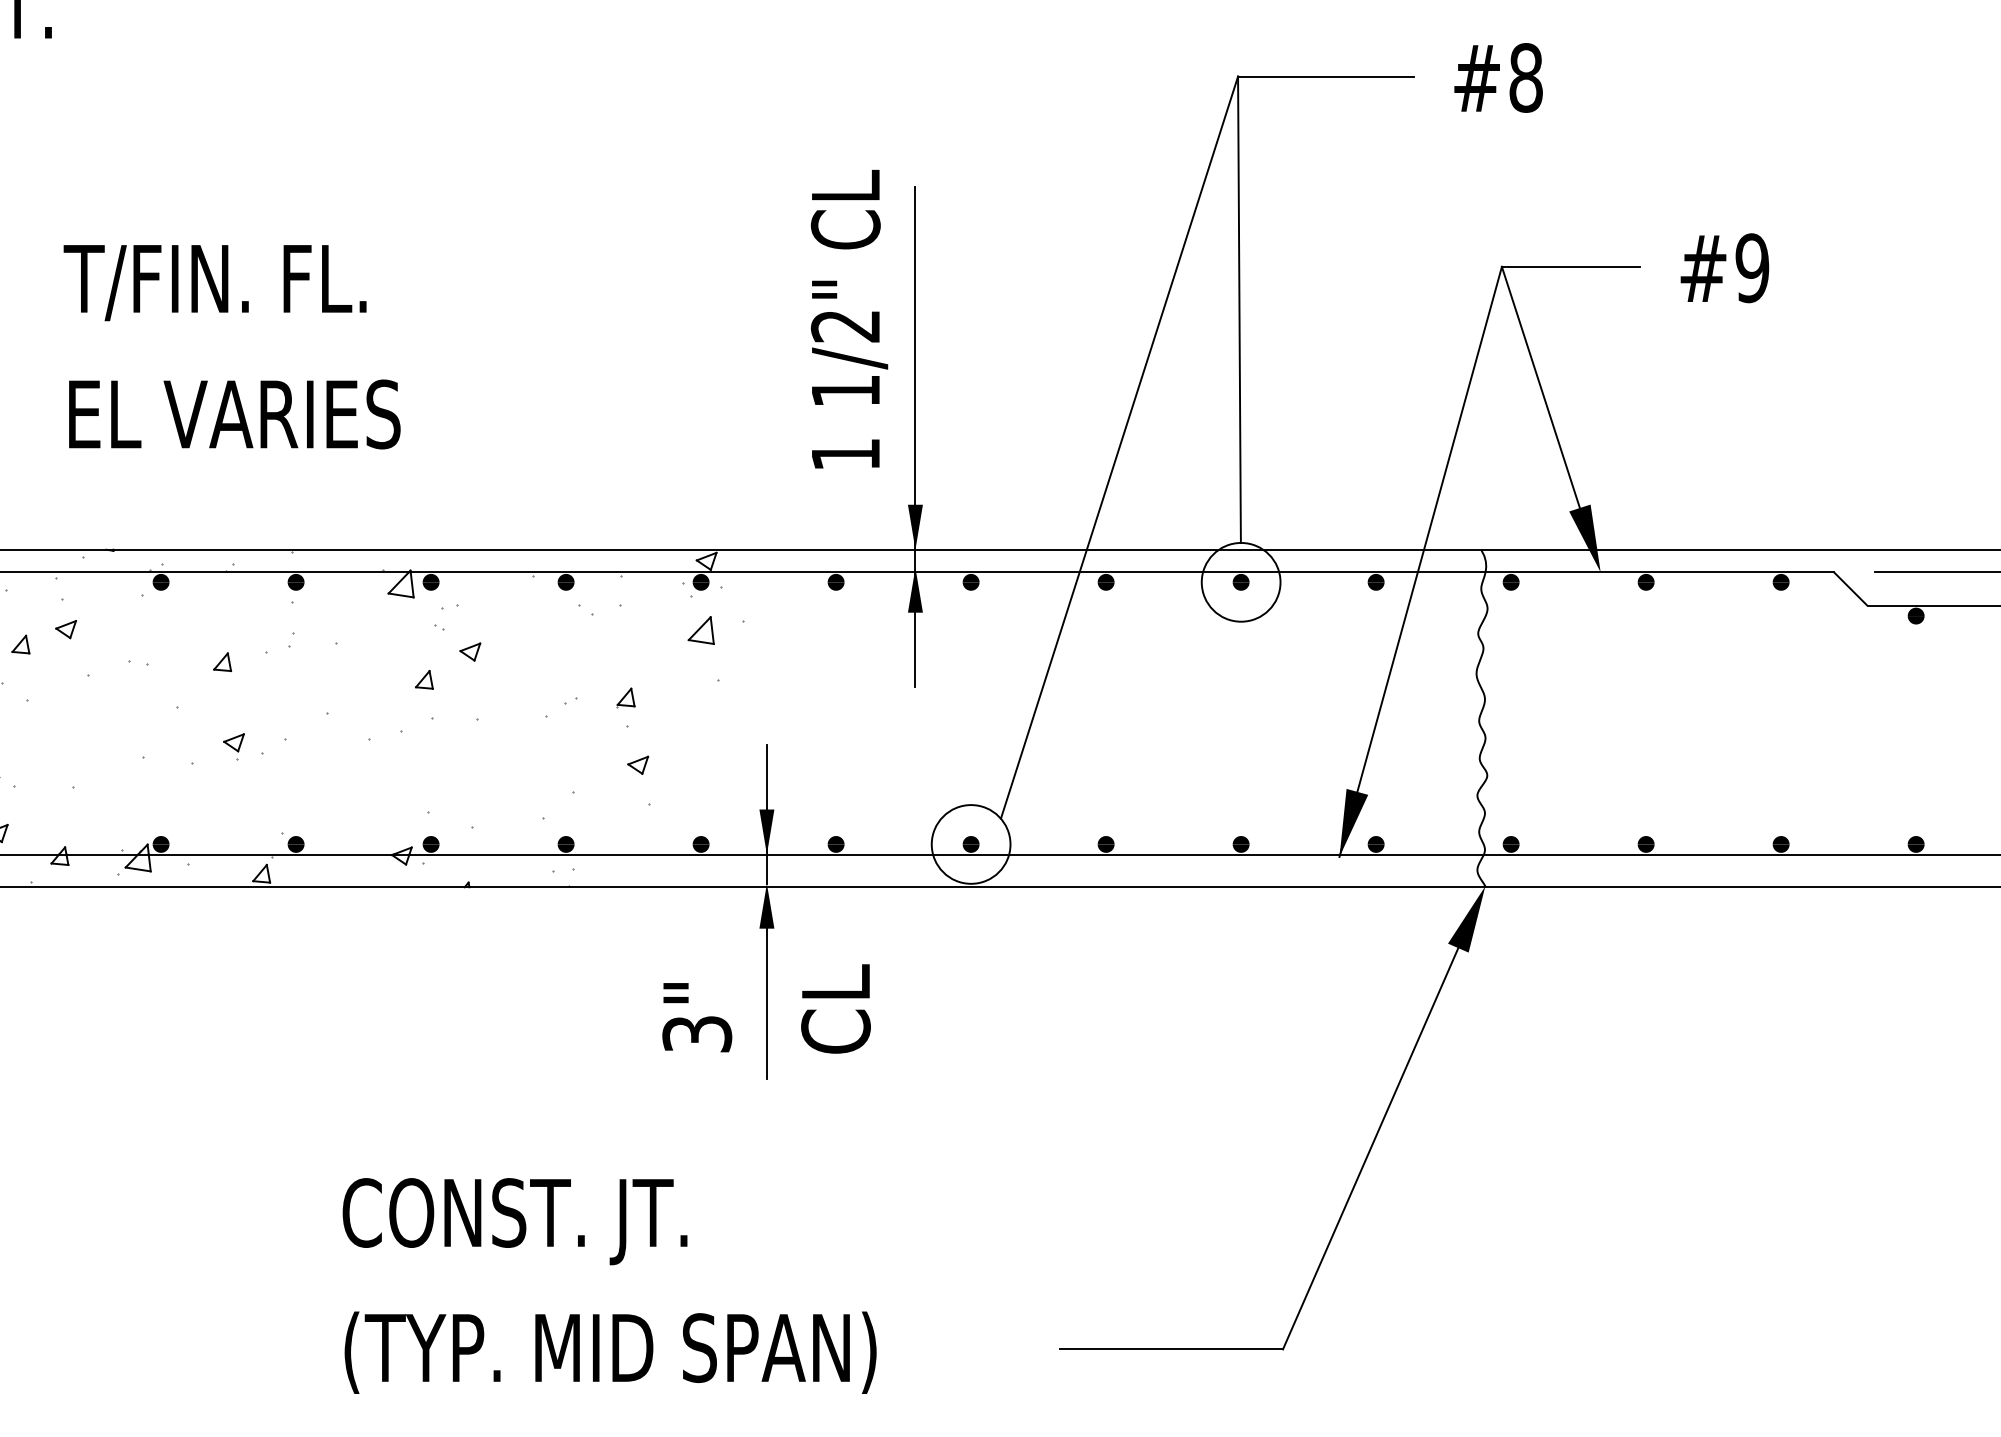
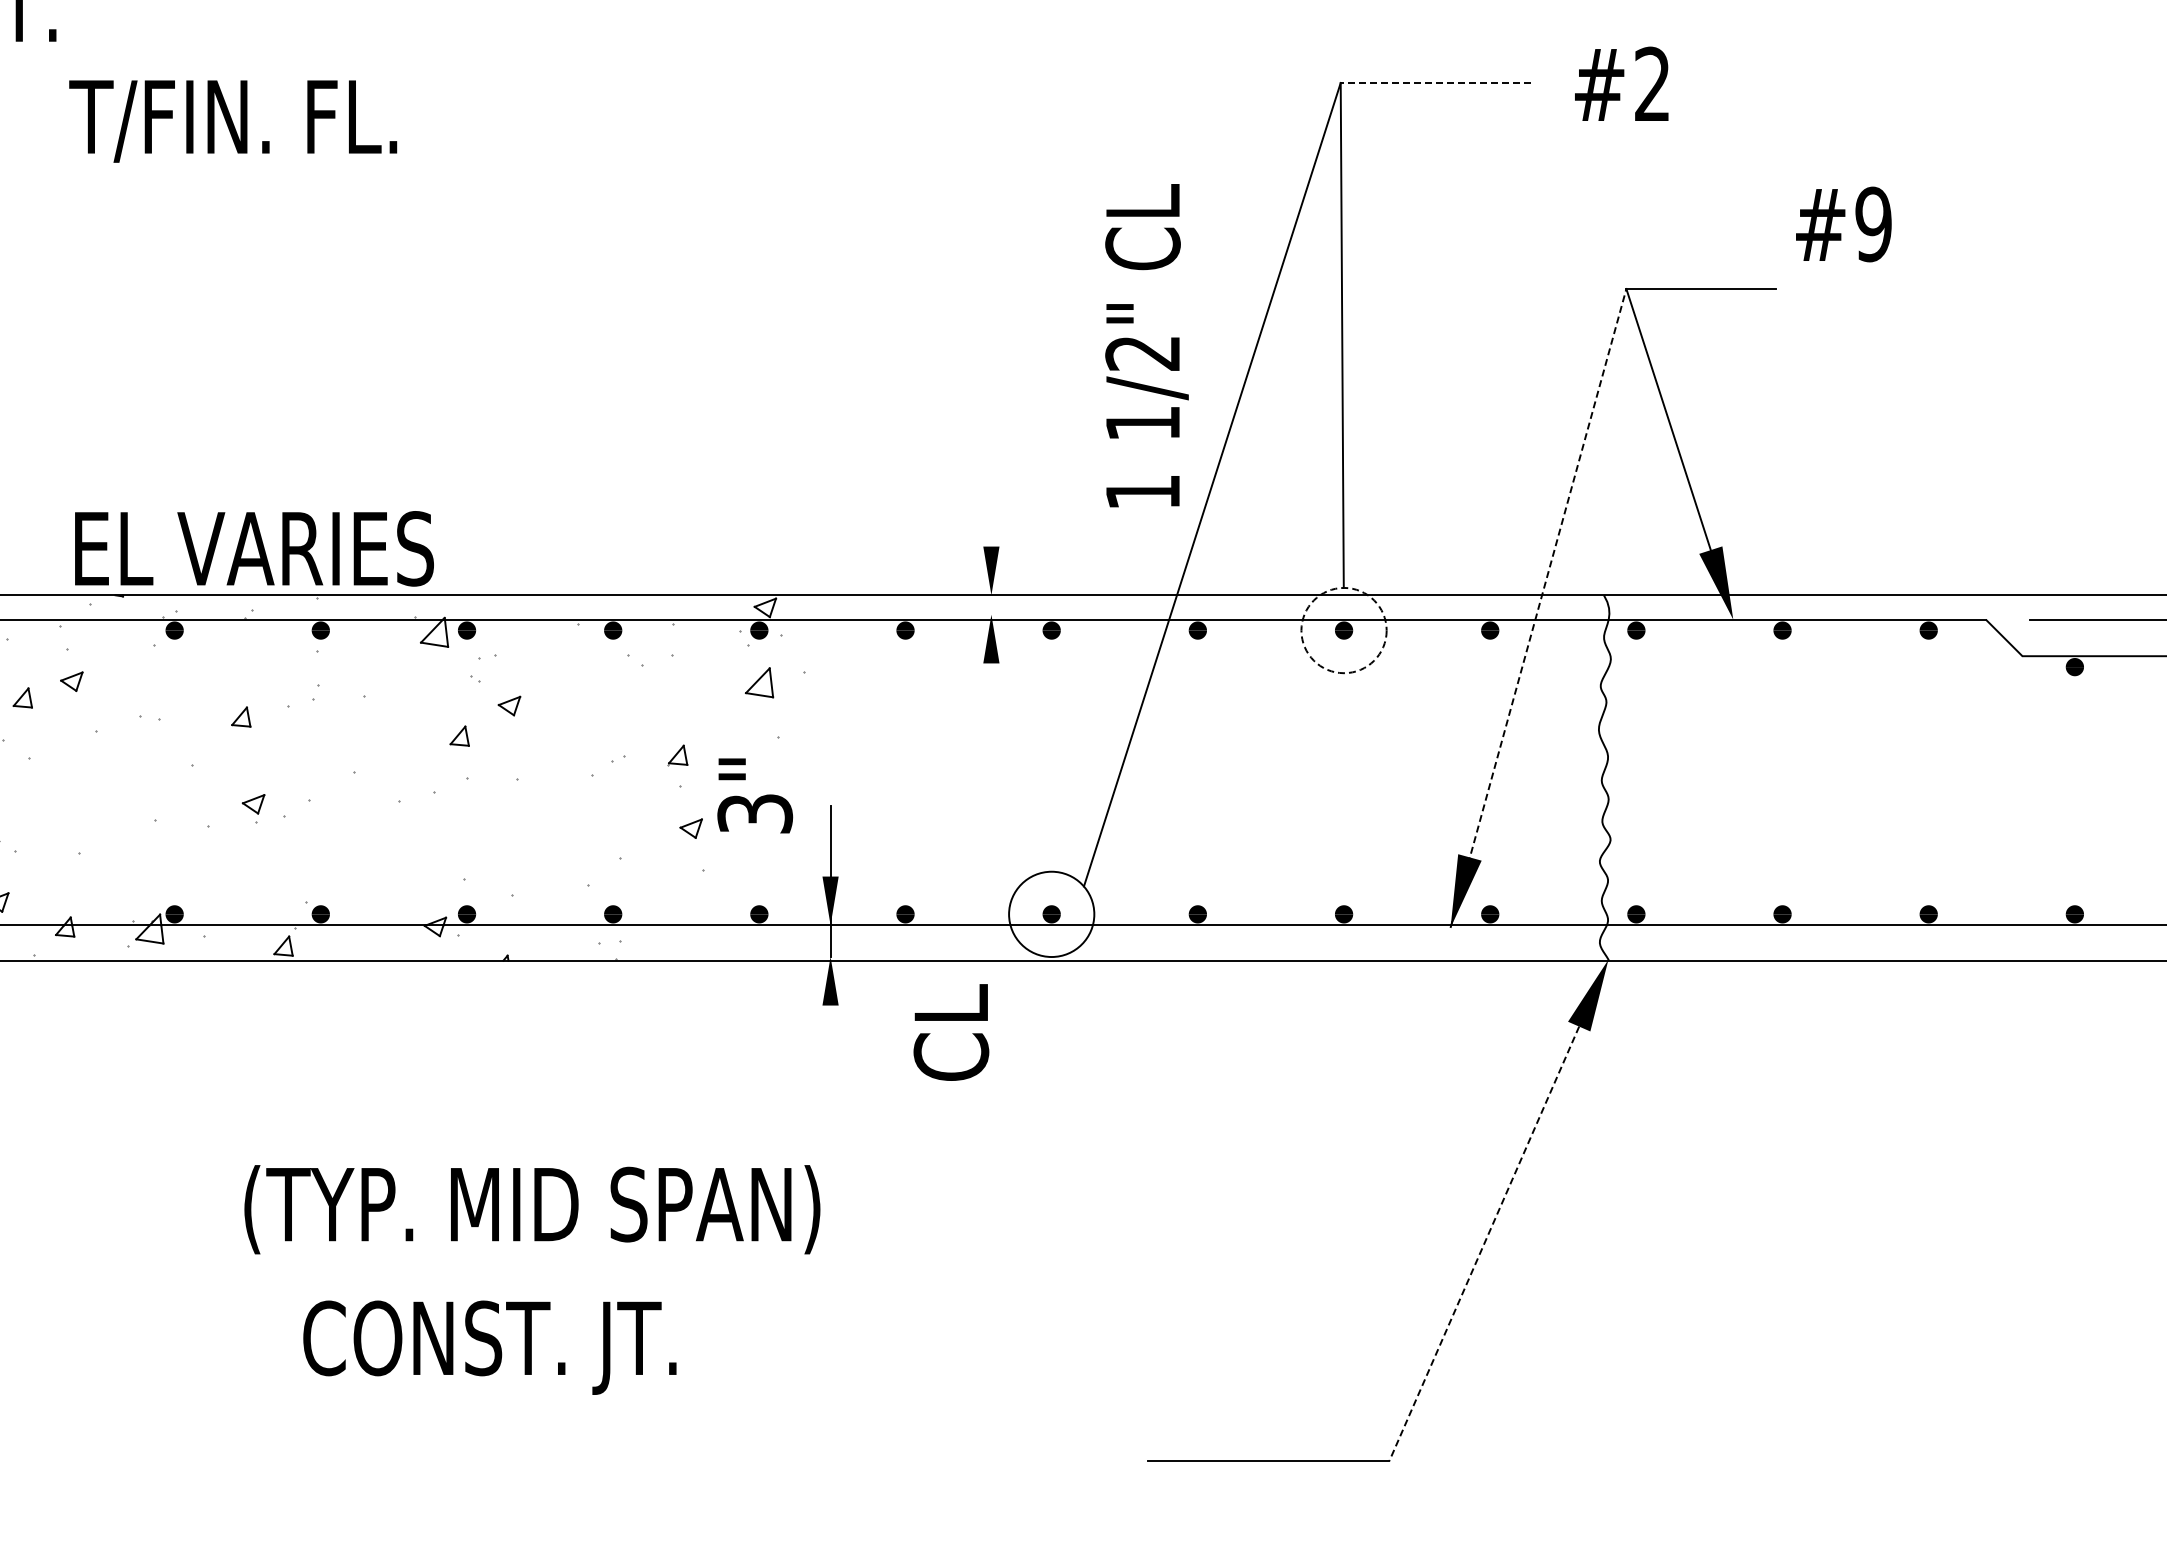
line: (1325, 76) -> (1435, 82), solid -> dashed
text: (1526, 77) -> (1652, 84), #8 -> #2
text: (1724, 268) -> (1843, 224), moved
text: (215, 283) -> (233, 121), moved
text: (849, 319) -> (1146, 345), moved
text: (234, 414) -> (254, 548), moved
line: (915, 436) -> (991, 472), removed
line: (1420, 561) -> (1538, 607), solid -> dashed
circle: (1240, 582) -> (1343, 630), solid -> dashed
line: (766, 1003) -> (830, 1086), removed
text: (836, 1008) -> (951, 1032), moved
text: (697, 1017) -> (755, 795), moved
line: (1370, 1149) -> (1484, 1244), solid -> dashed
text: (514, 1221) -> (489, 1347), moved
text: (610, 1352) -> (532, 1209), moved

